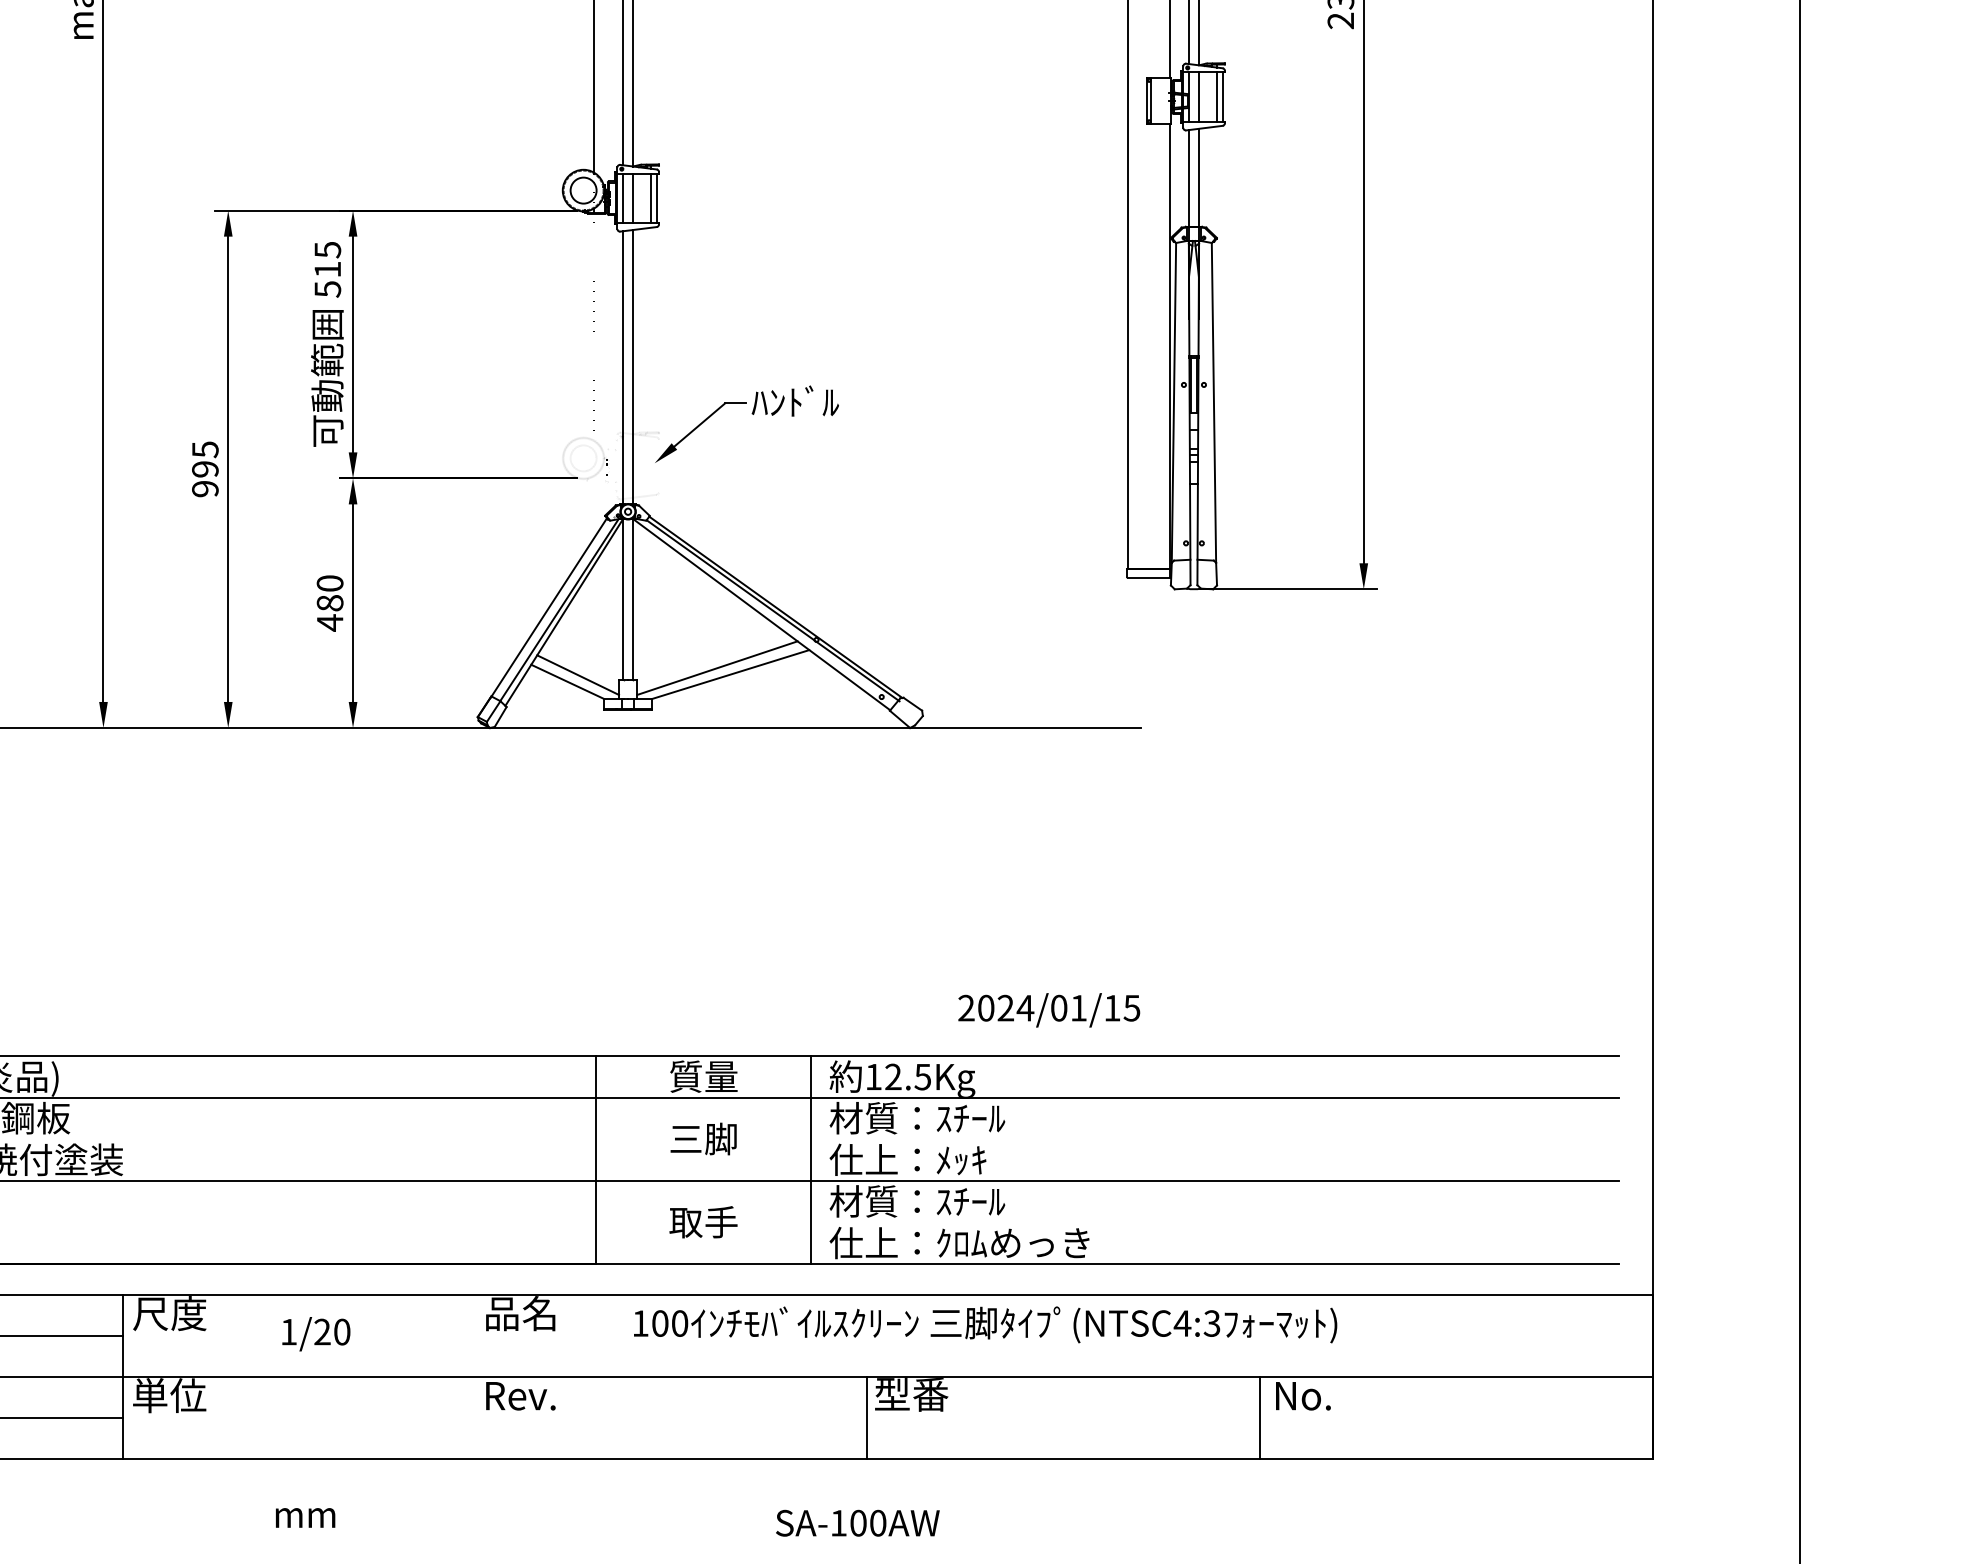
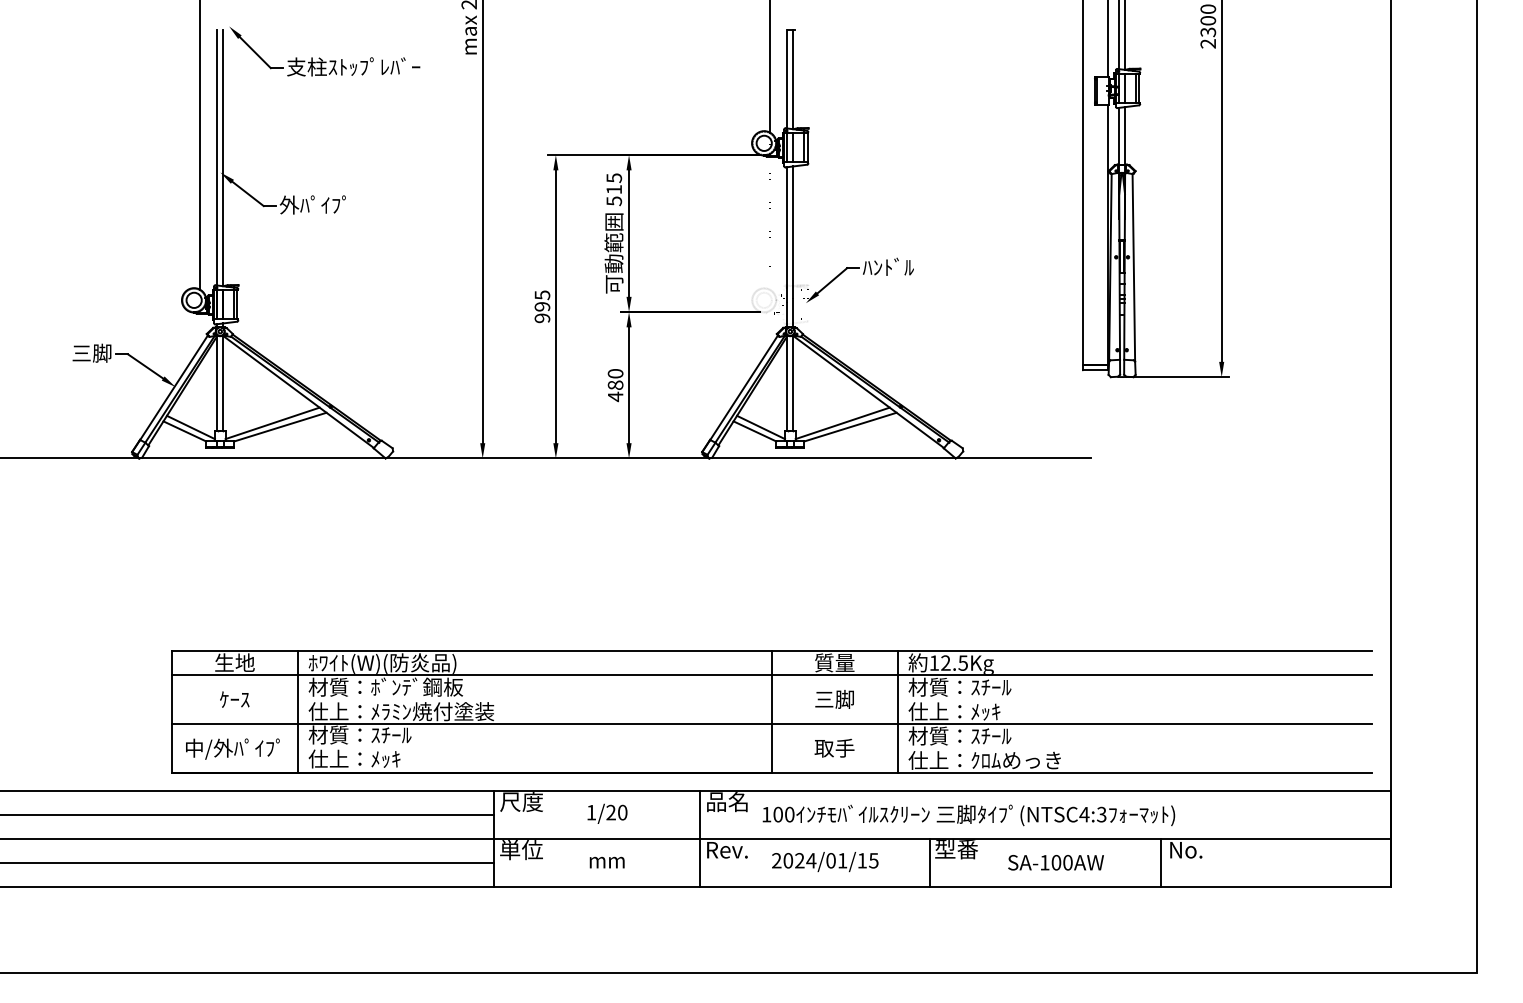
text: (1049, 1011) -> (825, 862), moved
text: (984, 1324) -> (968, 815), moved
line: (473, 1376) -> (699, 838), added
text: (304, 1517) -> (606, 862), moved
text: (856, 1522) -> (1055, 862), moved

